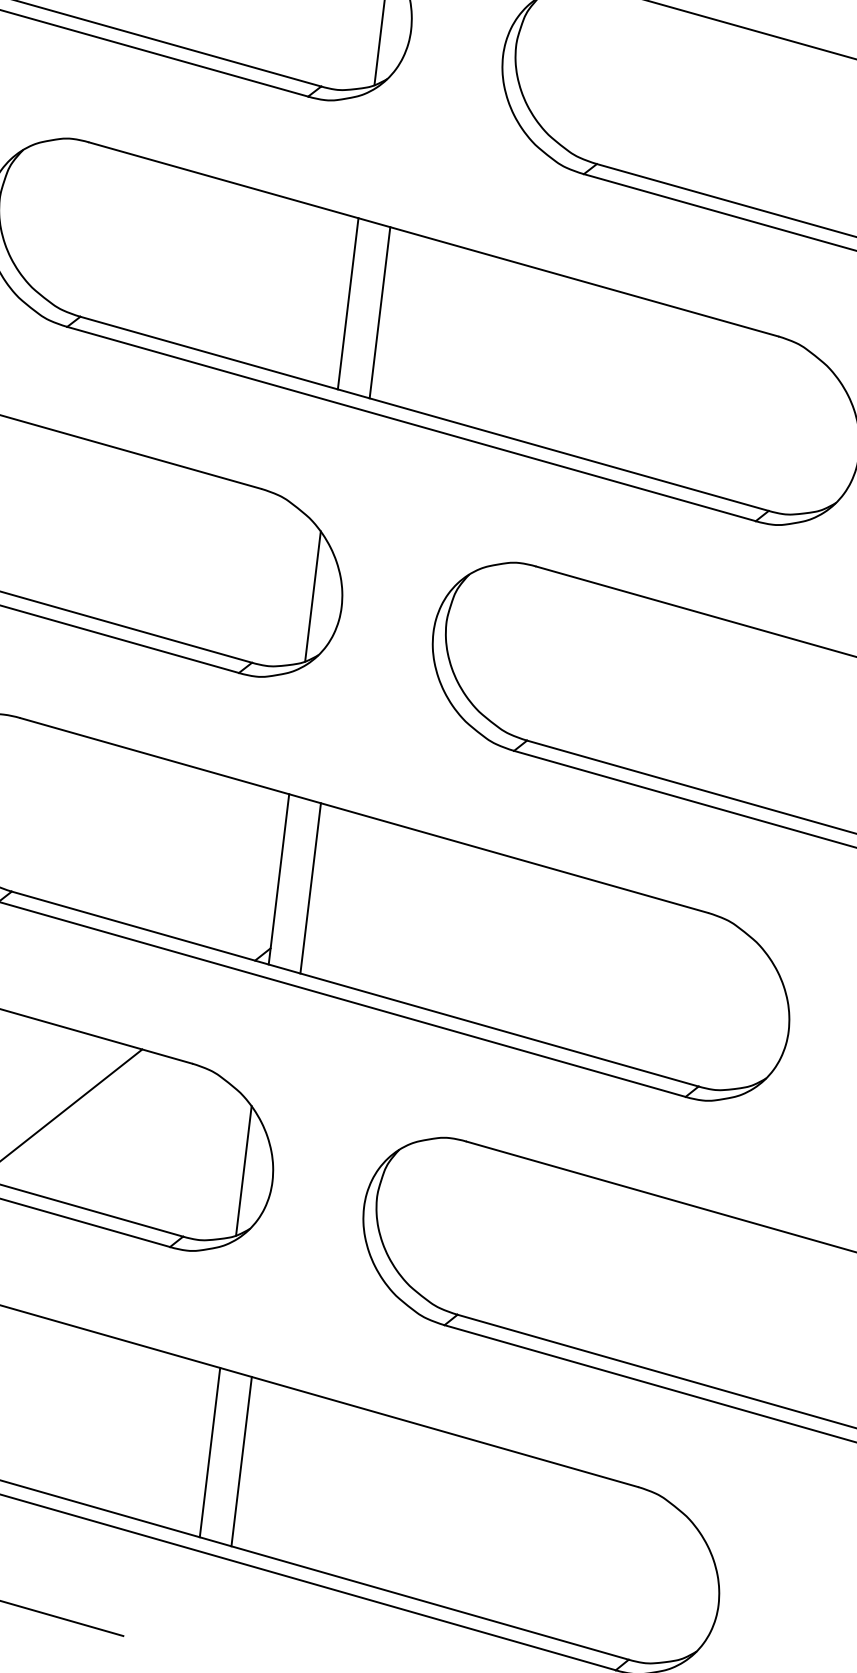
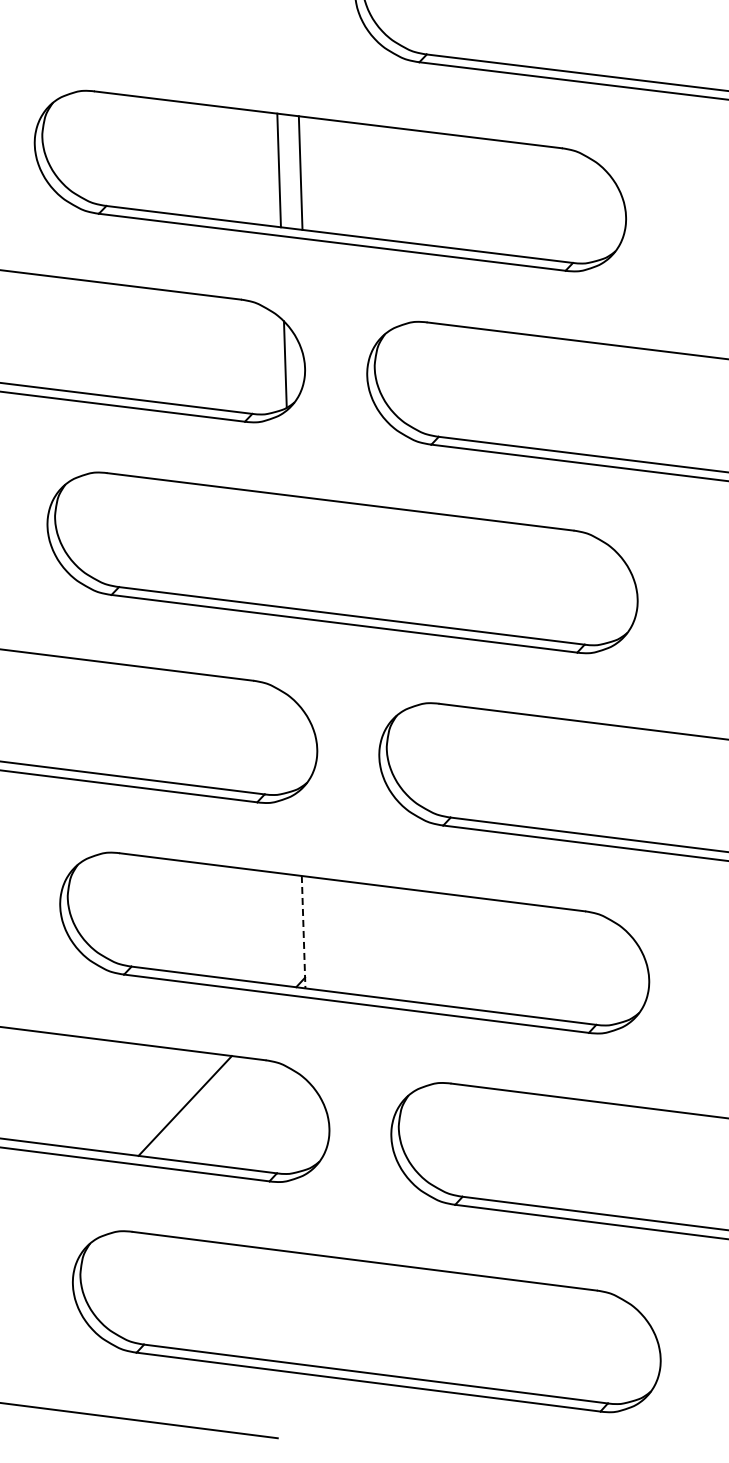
line: (348, 302) -> (291, 551), removed
line: (379, 312) -> (312, 554), removed
line: (312, 596) -> (297, 745), removed
line: (278, 879) -> (303, 932), solid -> dashed
line: (309, 887) -> (324, 934), removed
line: (243, 1170) -> (309, 1124), removed
line: (209, 1452) -> (315, 1310), removed
line: (242, 1461) -> (337, 1313), removed

